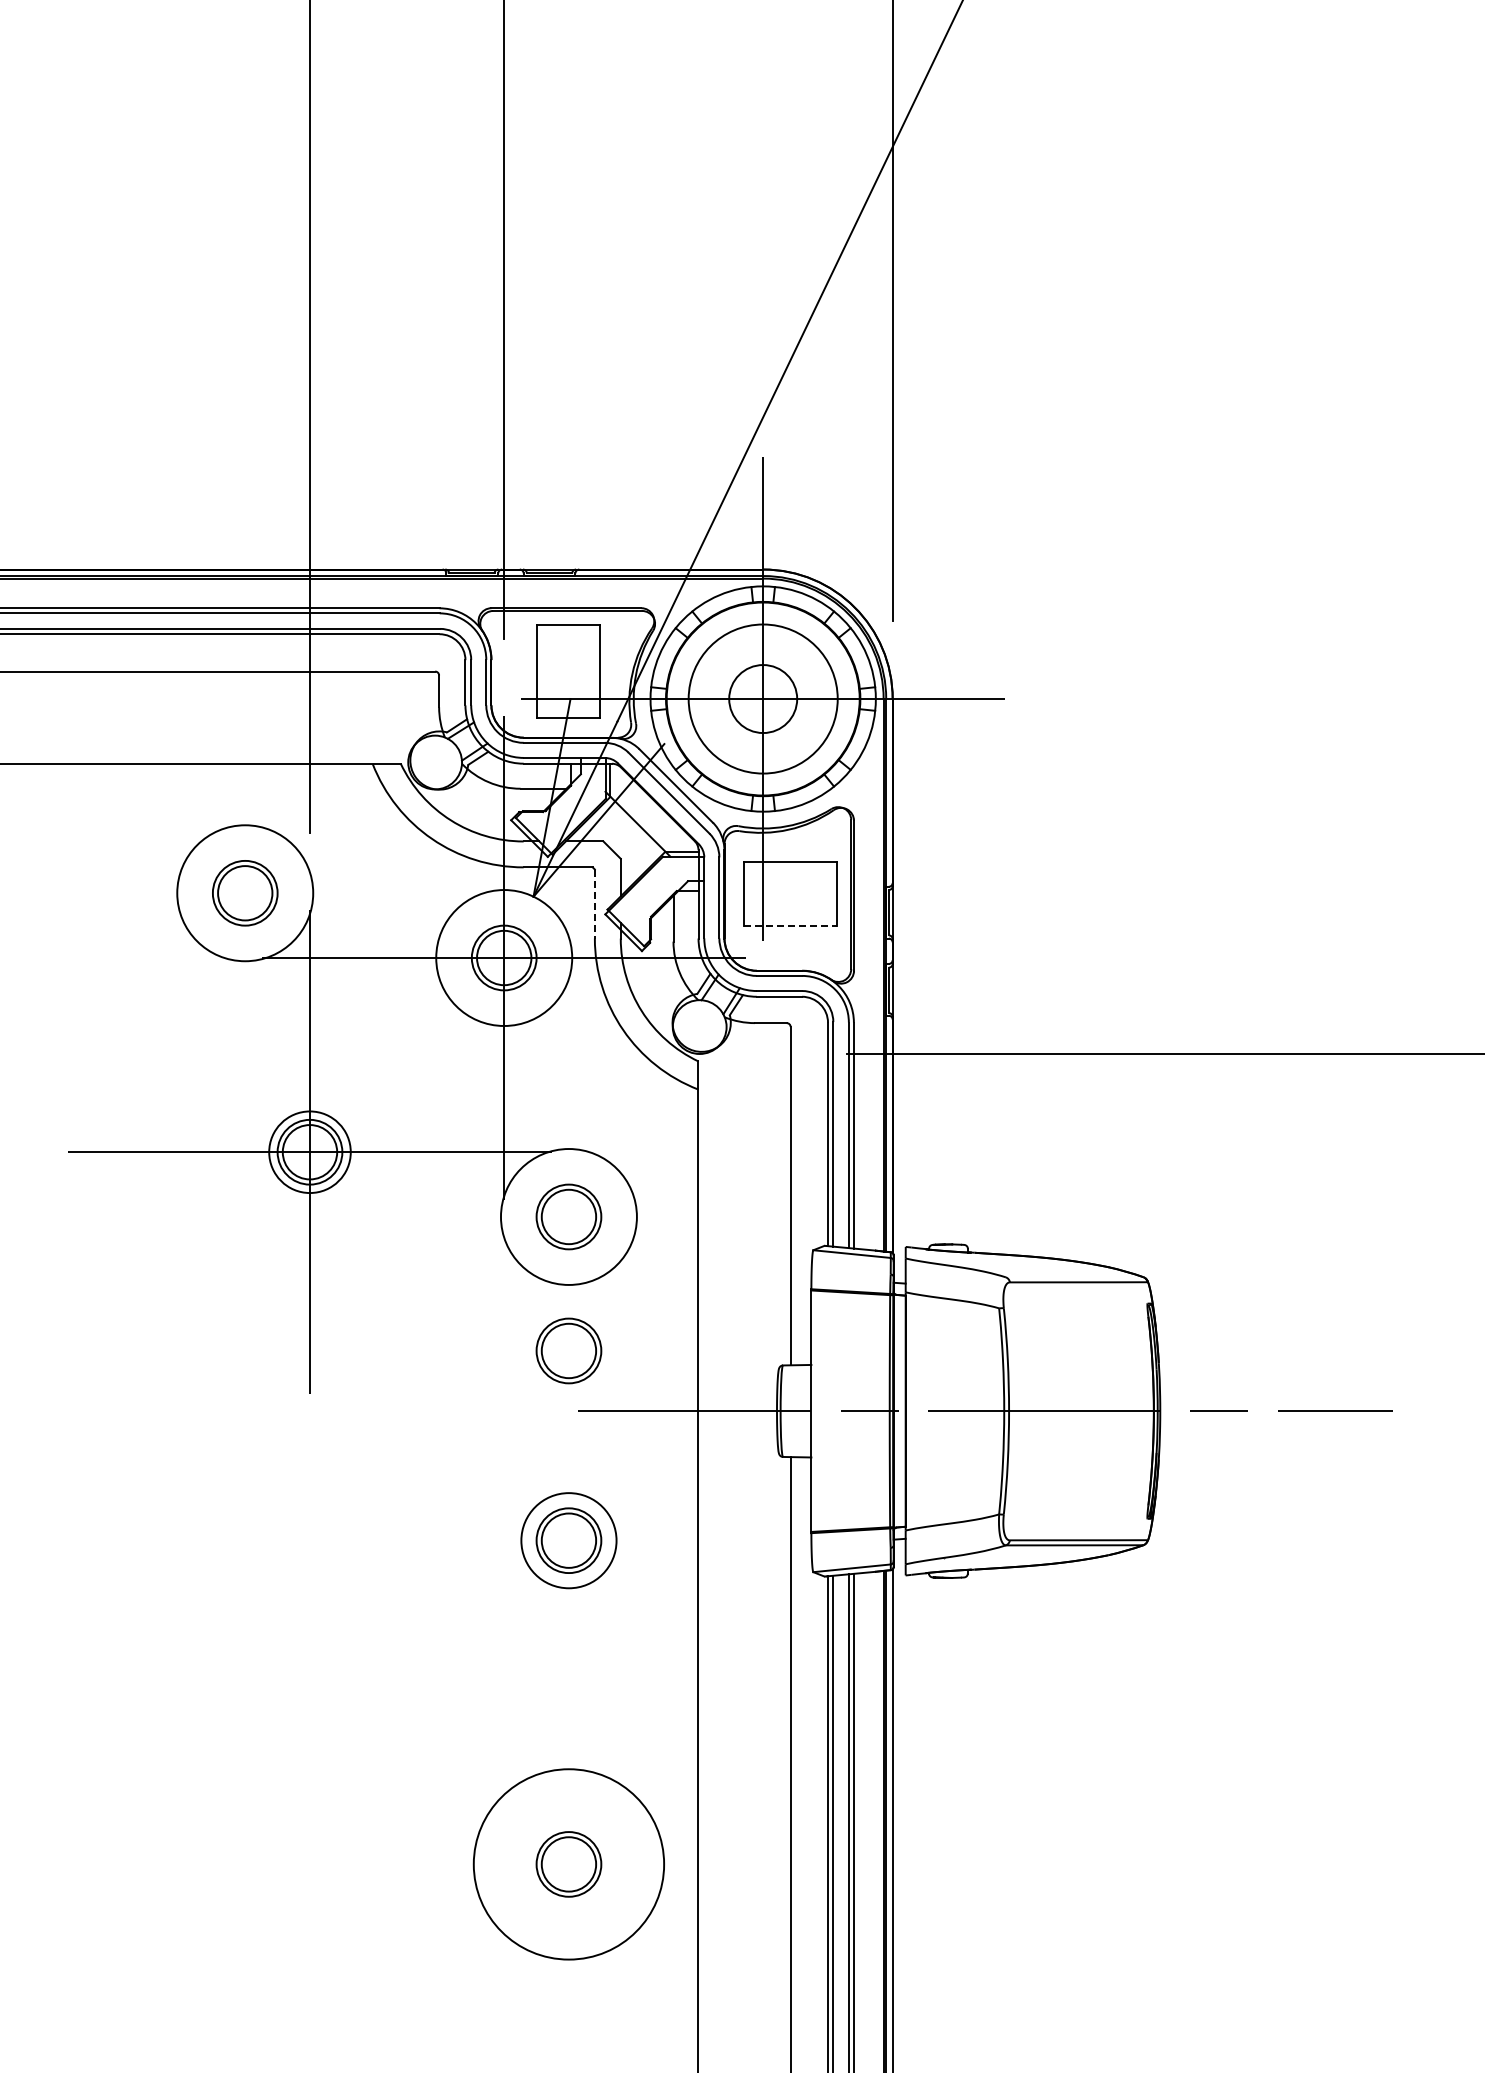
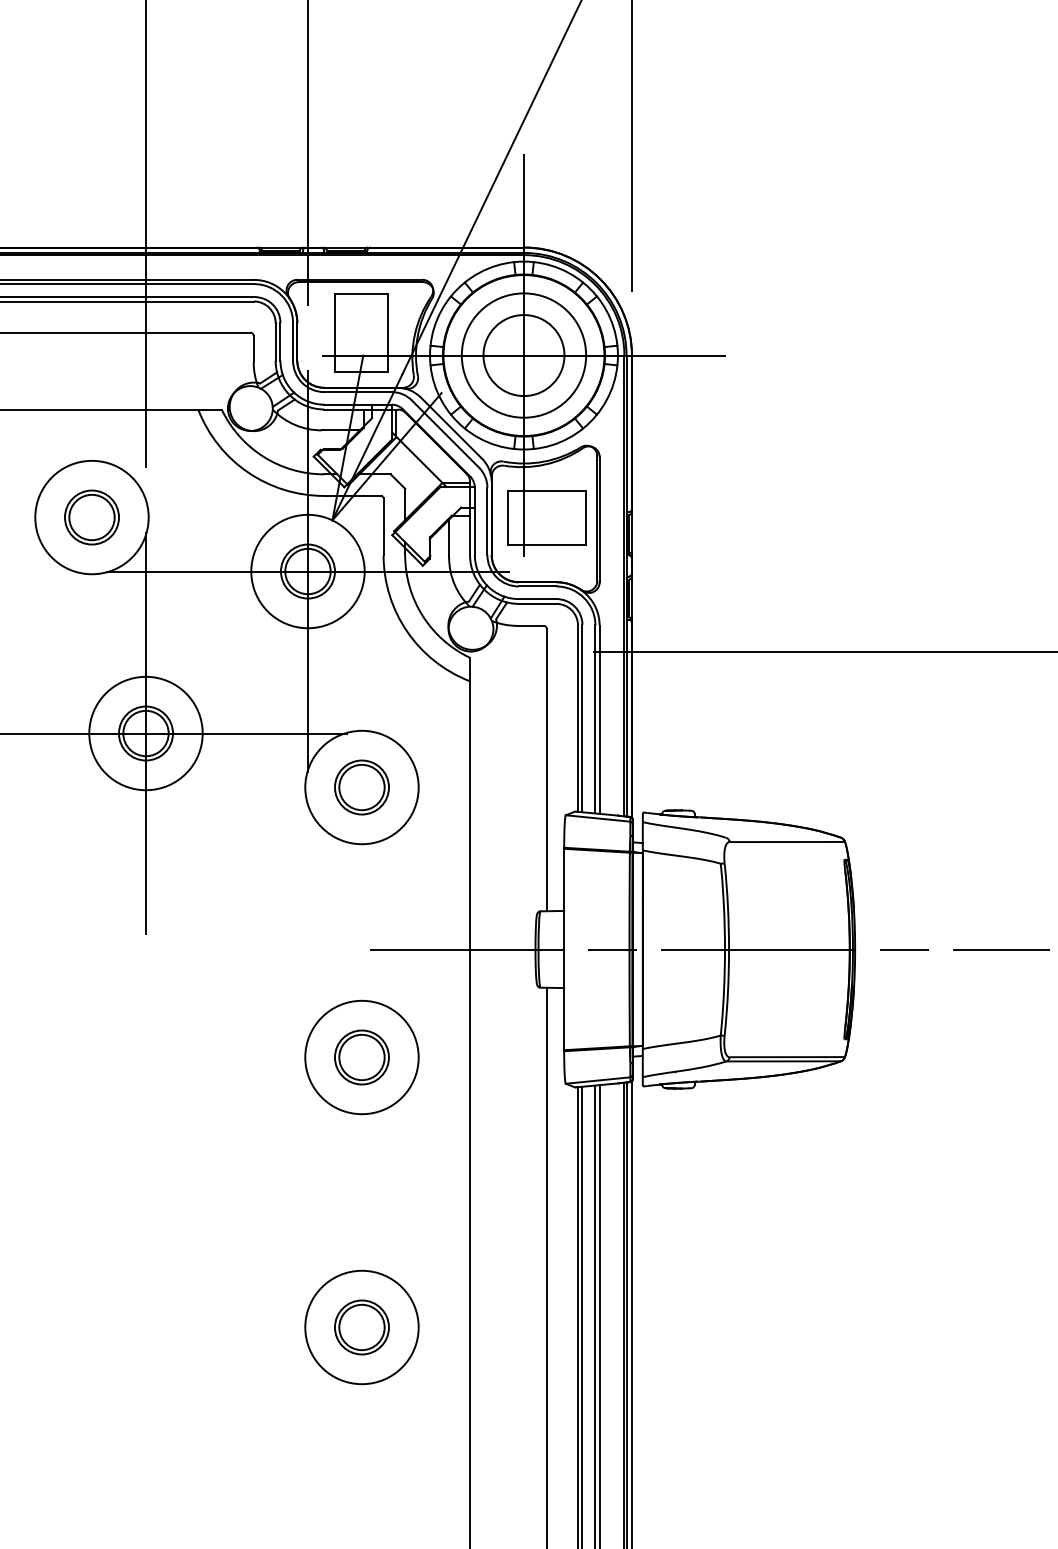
circle: (762, 698) -> (523, 355), size x1.43
line: (594, 904) -> (383, 526), dashed -> solid
line: (790, 925) -> (546, 544), dashed -> solid
circle: (309, 1152) -> (145, 733), size x1.67
part: (568, 1350) -> (361, 898), removed
circle: (568, 1540) -> (361, 1057), size x1.43
circle: (568, 1864) -> (361, 1327), size x0.71

